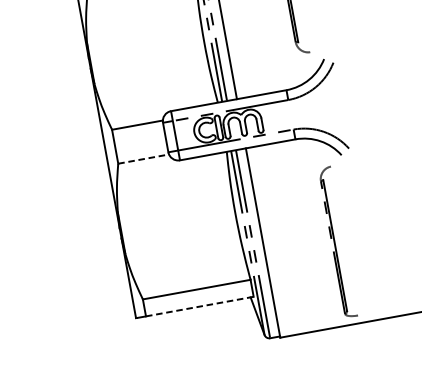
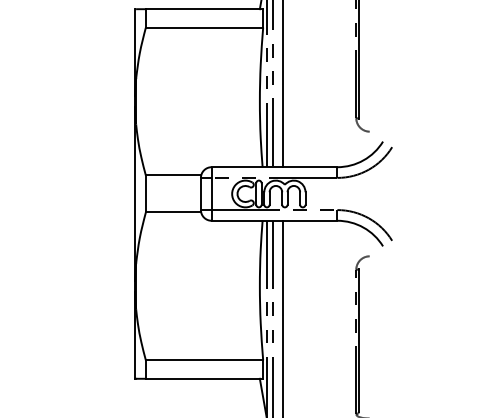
line: (143, 159) -> (173, 212), dashed -> solid
line: (199, 306) -> (204, 378), dashed -> solid

